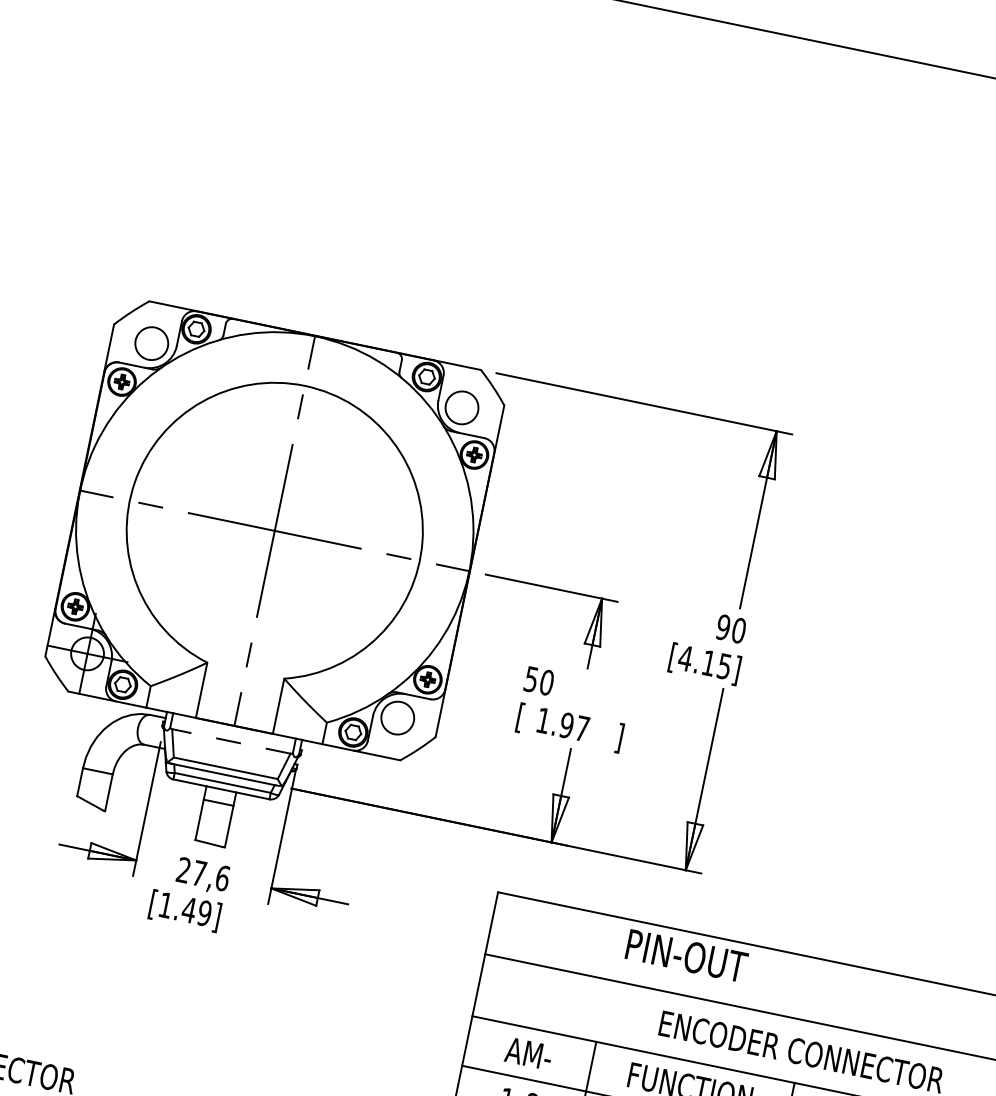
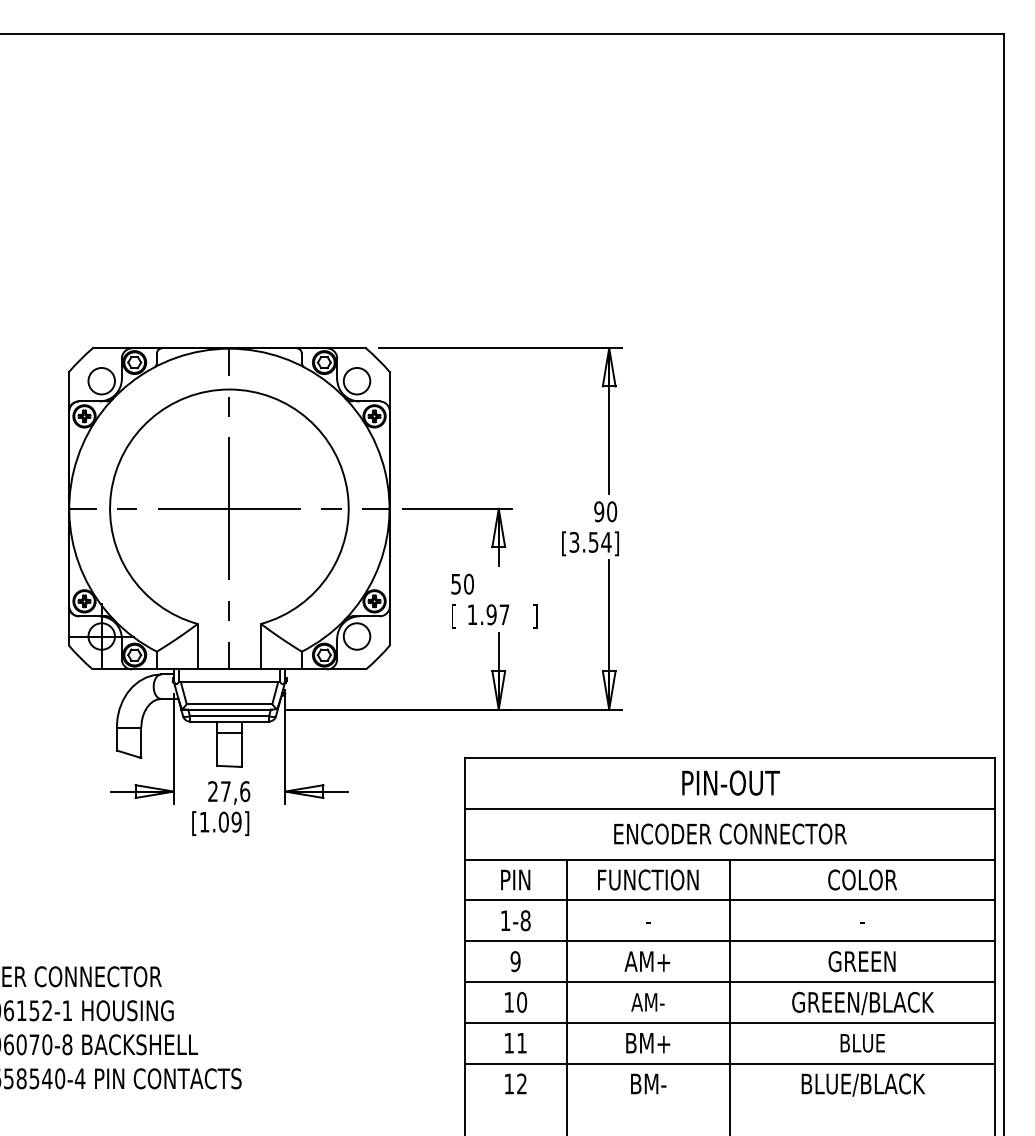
text: (705, 661) -> (590, 541), [4.15] -> [3.54]
line: (231, 741) -> (229, 682), dashed -> solid
text: (188, 909) -> (223, 821), [1.49] -> [1.09]
text: (686, 955) -> (730, 782), moved
text: (527, 1052) -> (514, 879), AM- -> PIN

